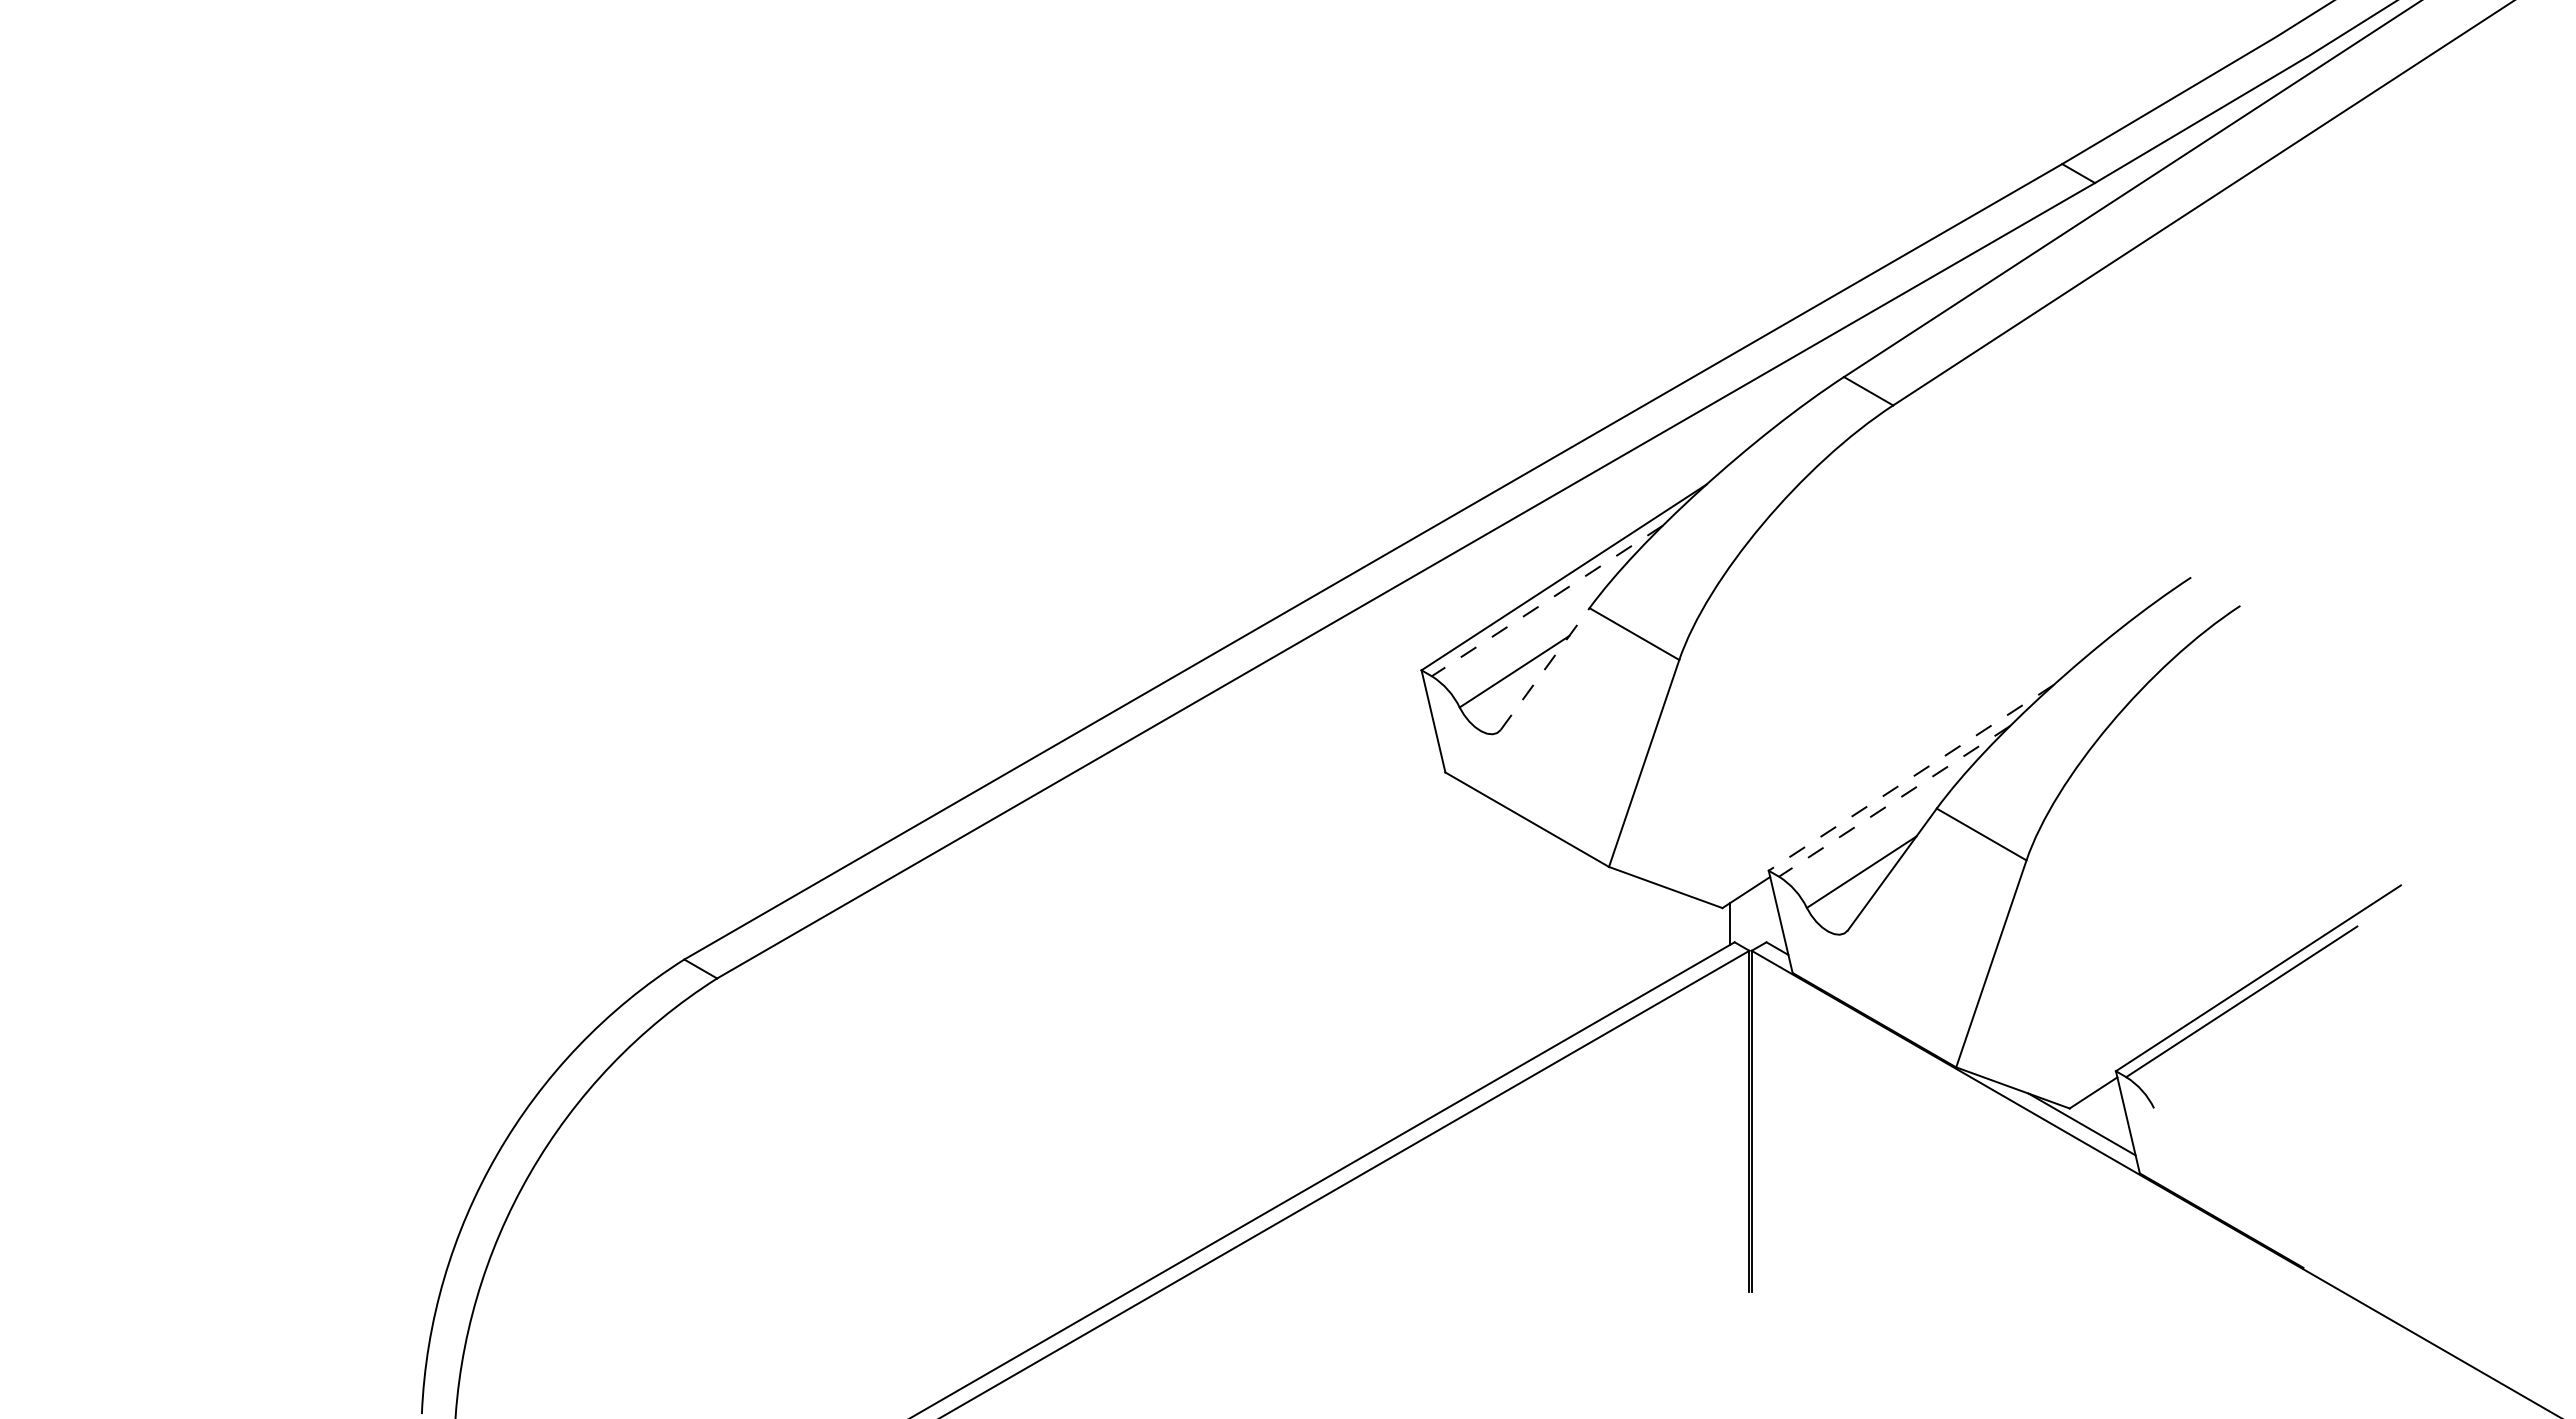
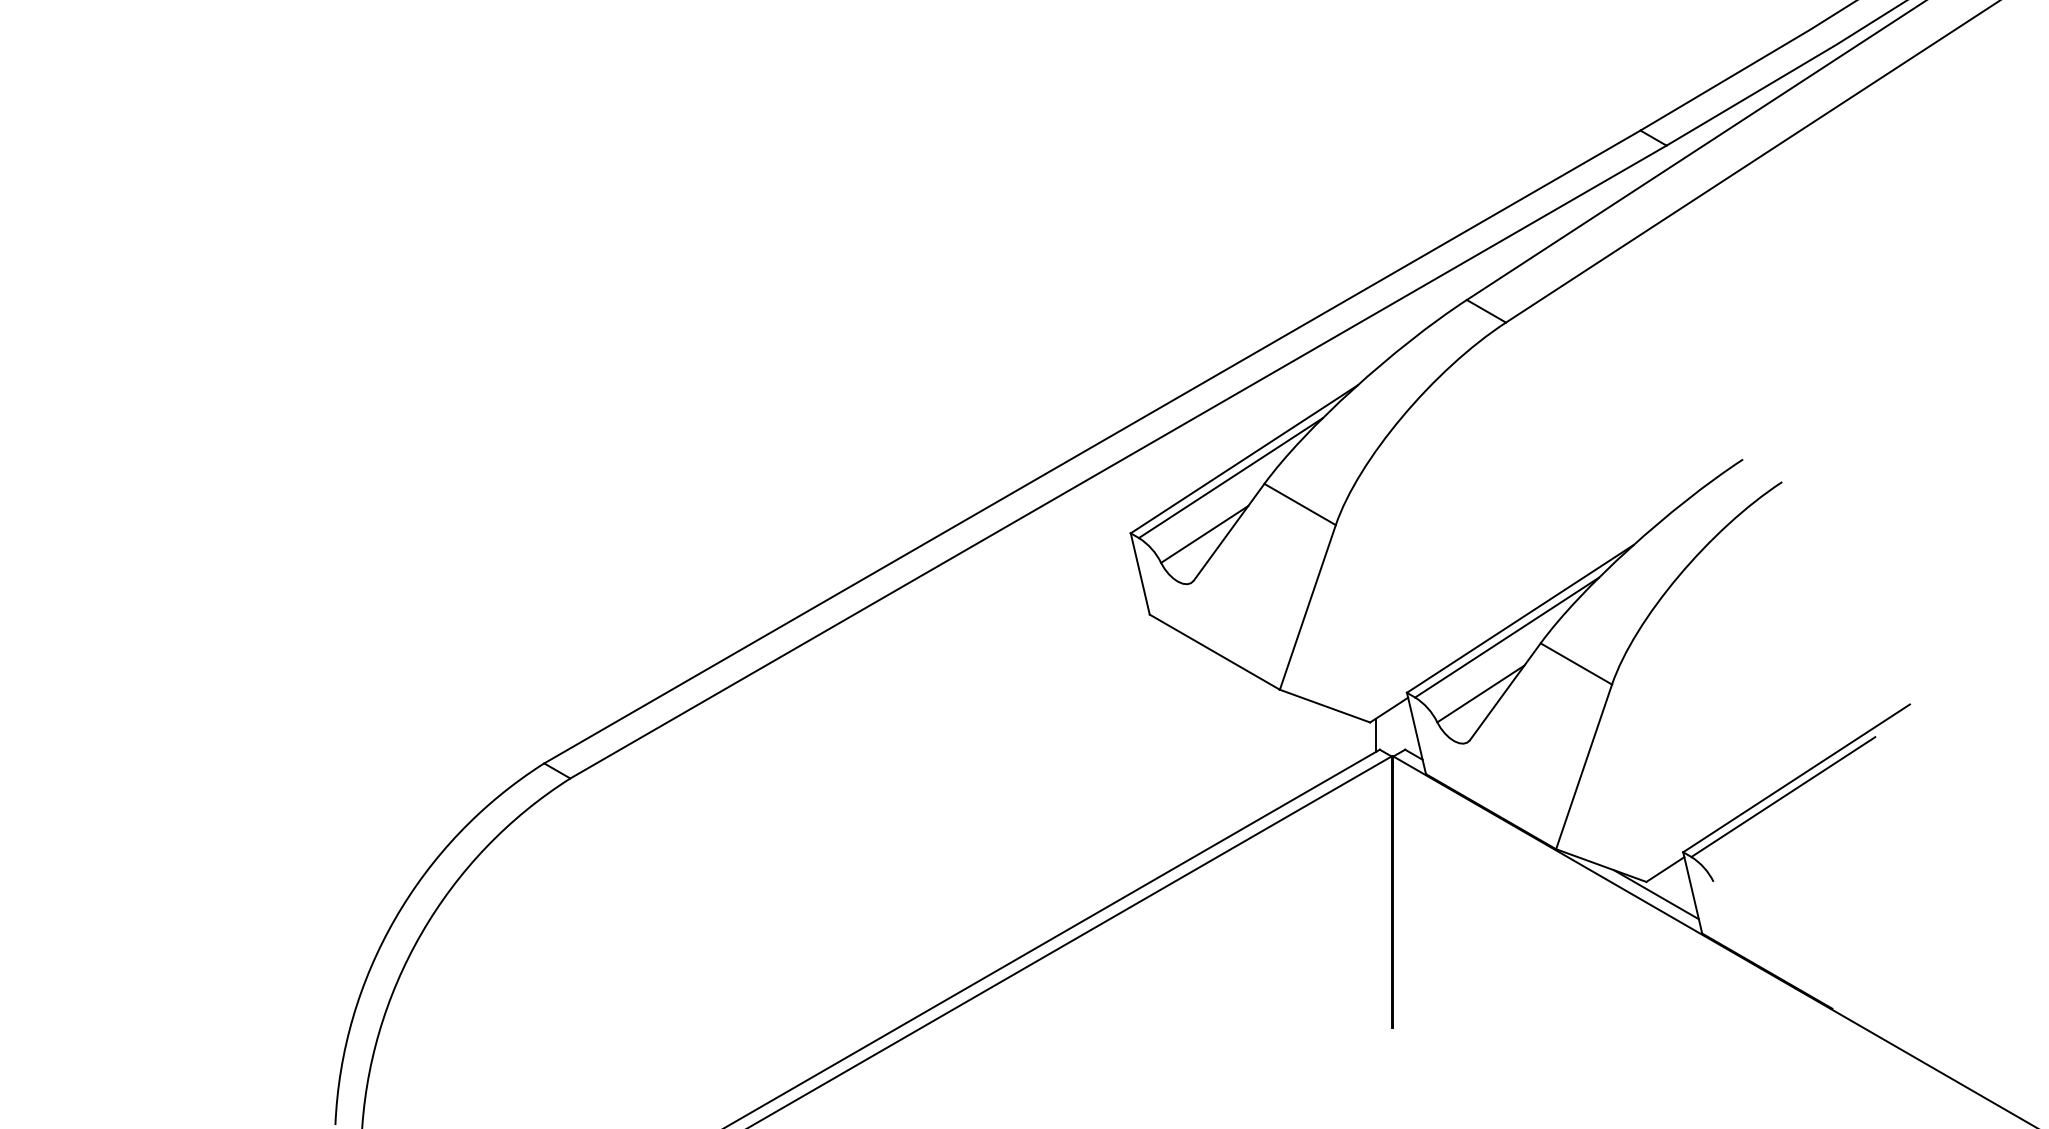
line: (1547, 600) -> (1230, 477), dashed -> solid
line: (1545, 668) -> (1229, 531), dashed -> solid
line: (1910, 778) -> (1519, 619), dashed -> solid
line: (1894, 801) -> (1507, 637), dashed -> solid

